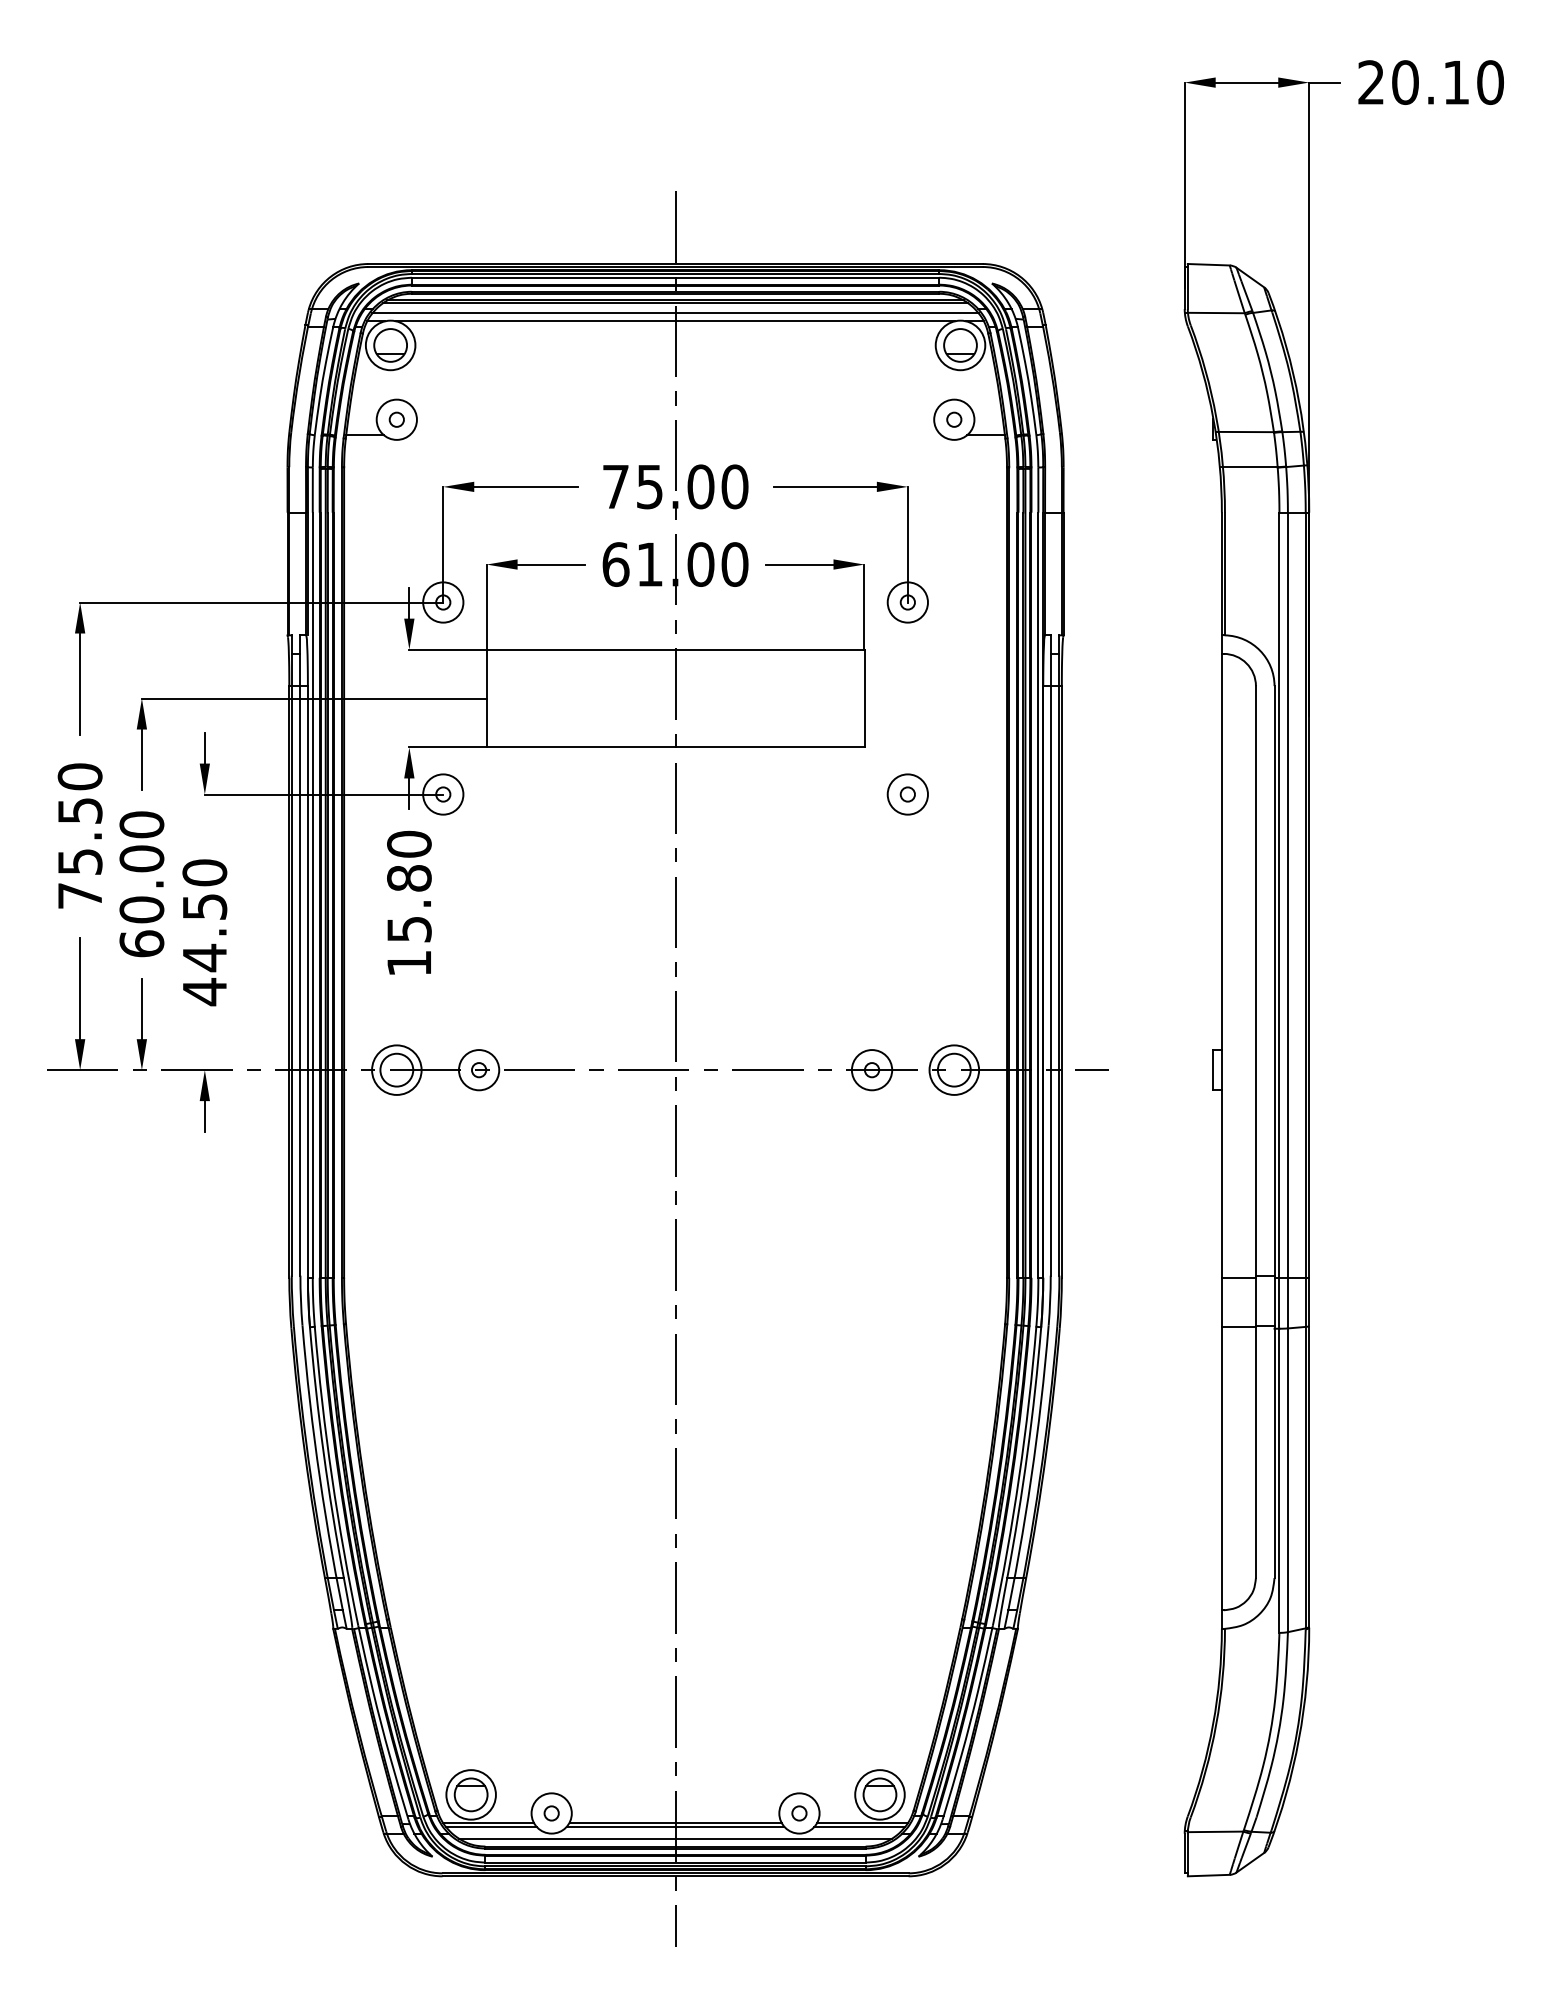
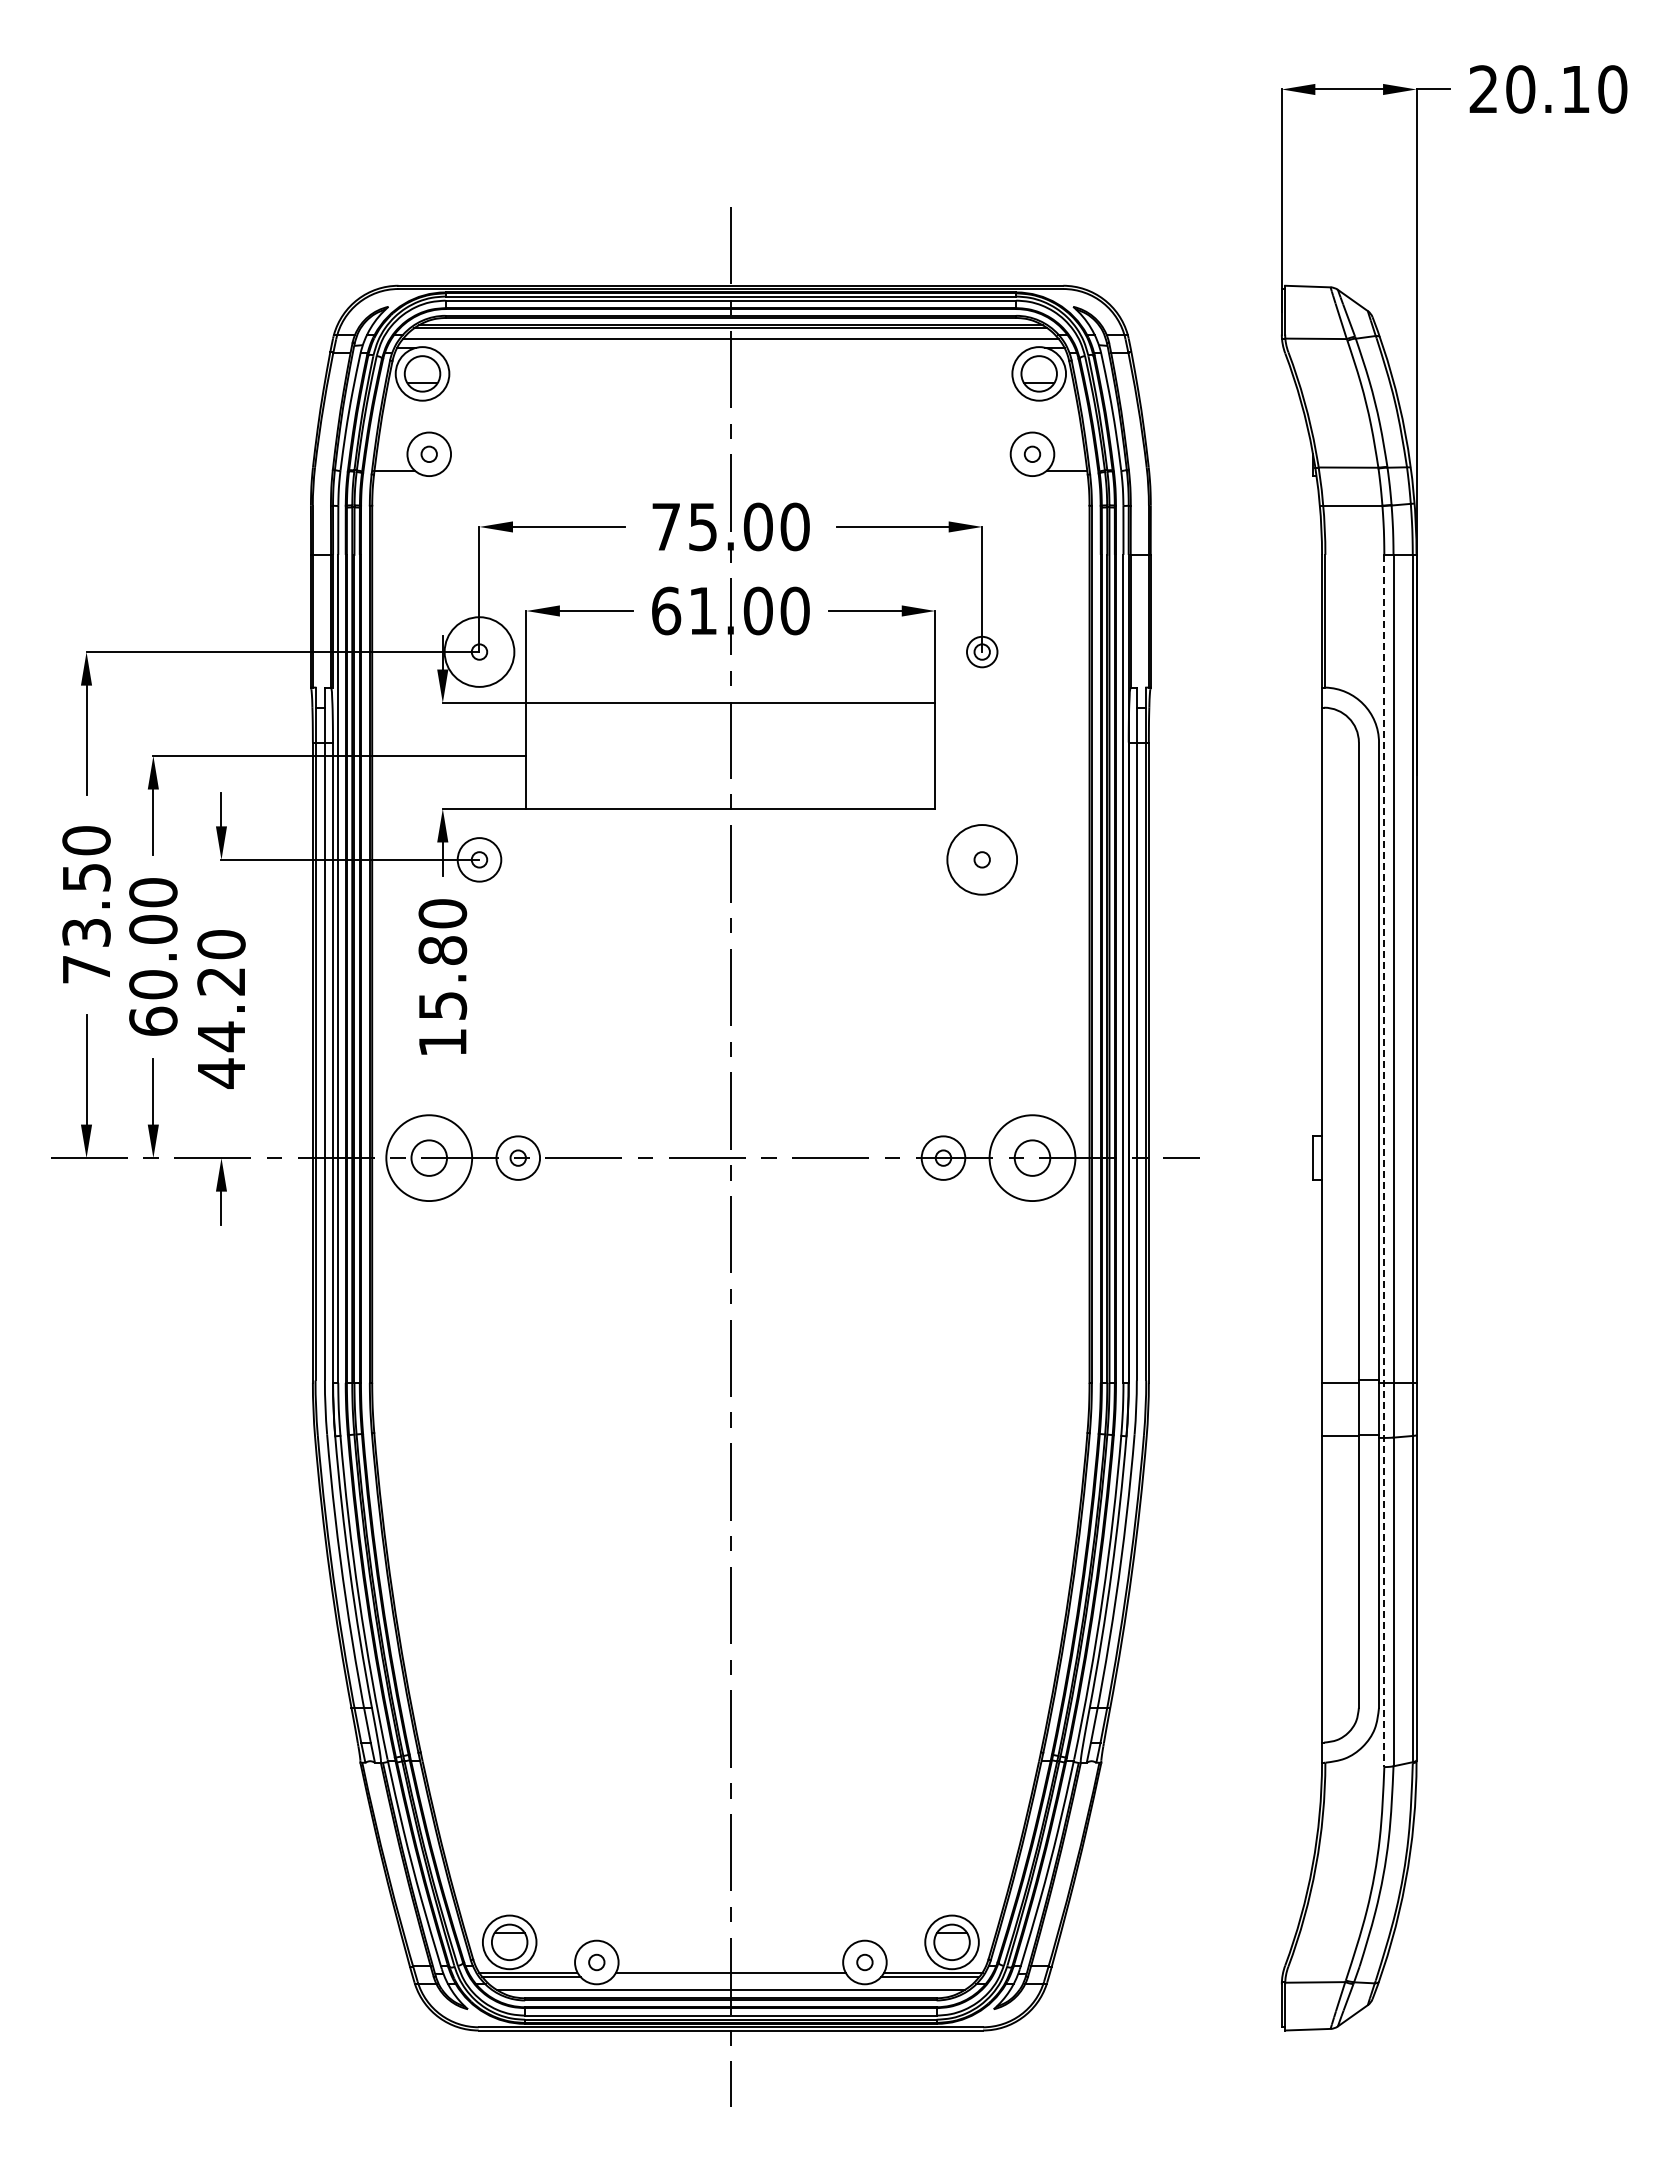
line: (675, 321) -> (730, 347), removed
circle: (443, 601) -> (479, 651), size x1.6
circle: (908, 601) -> (982, 651), size x0.7
circle: (908, 794) -> (982, 859), size x1.6
text: (80, 861) -> (86, 932), 75.50 -> 73.50
text: (204, 906) -> (221, 981), 44.50 -> 44.20
circle: (397, 1069) -> (429, 1157), size x1.6
circle: (954, 1069) -> (1032, 1157), size x1.6
line: (1279, 1073) -> (1384, 1161), solid -> dashed
line: (675, 1827) -> (730, 1977), removed

